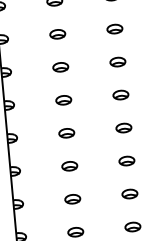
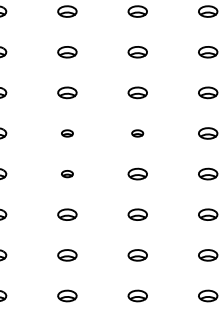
part: (120, 95) -> (137, 133), size x0.6
part: (63, 100) -> (67, 133), size x0.6
part: (66, 132) -> (67, 173), size x0.6

